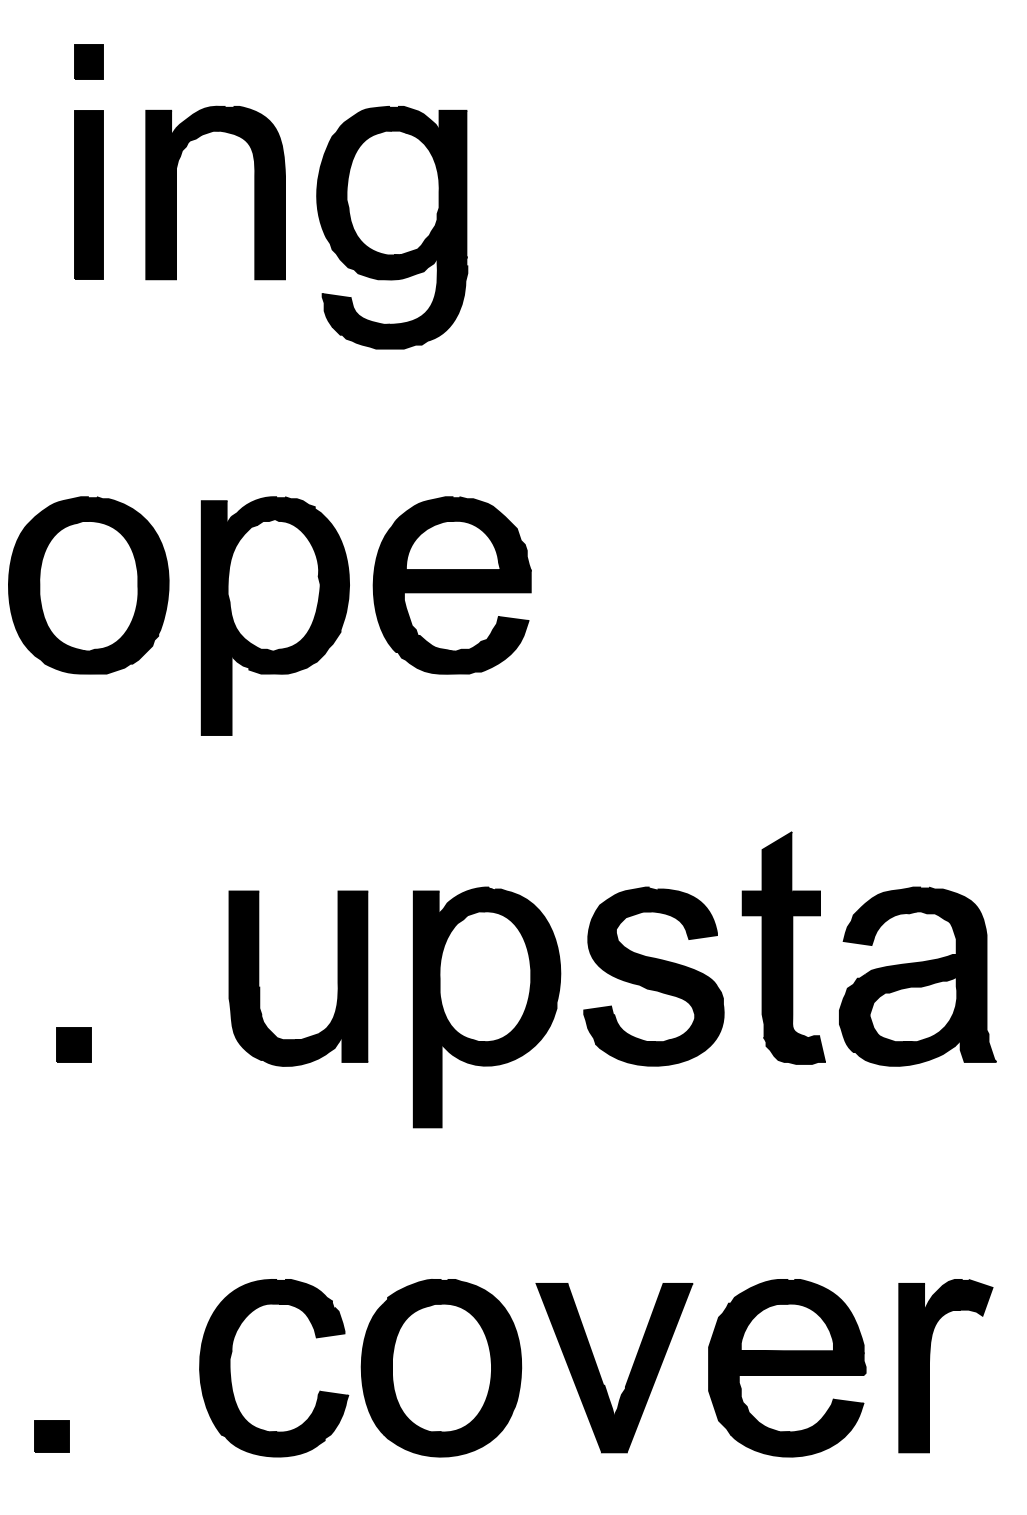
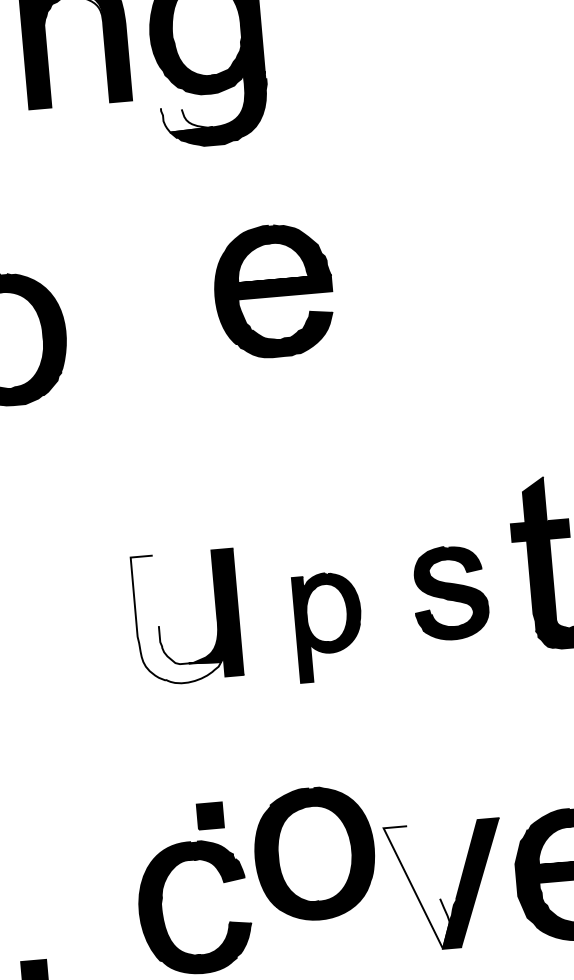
fill: (356, 309) -> (187, 118), removed
part: (451, 585) -> (273, 291), moved
part: (274, 615) -> (146, 350), removed
part: (653, 976) -> (450, 593), size x0.7
fill: (283, 978) -> (176, 618), removed
part: (486, 1007) -> (328, 626), size x0.6
part: (73, 1044) -> (209, 815), moved
fill: (574, 1367) -> (417, 887), removed
part: (441, 1368) -> (314, 854), moved

